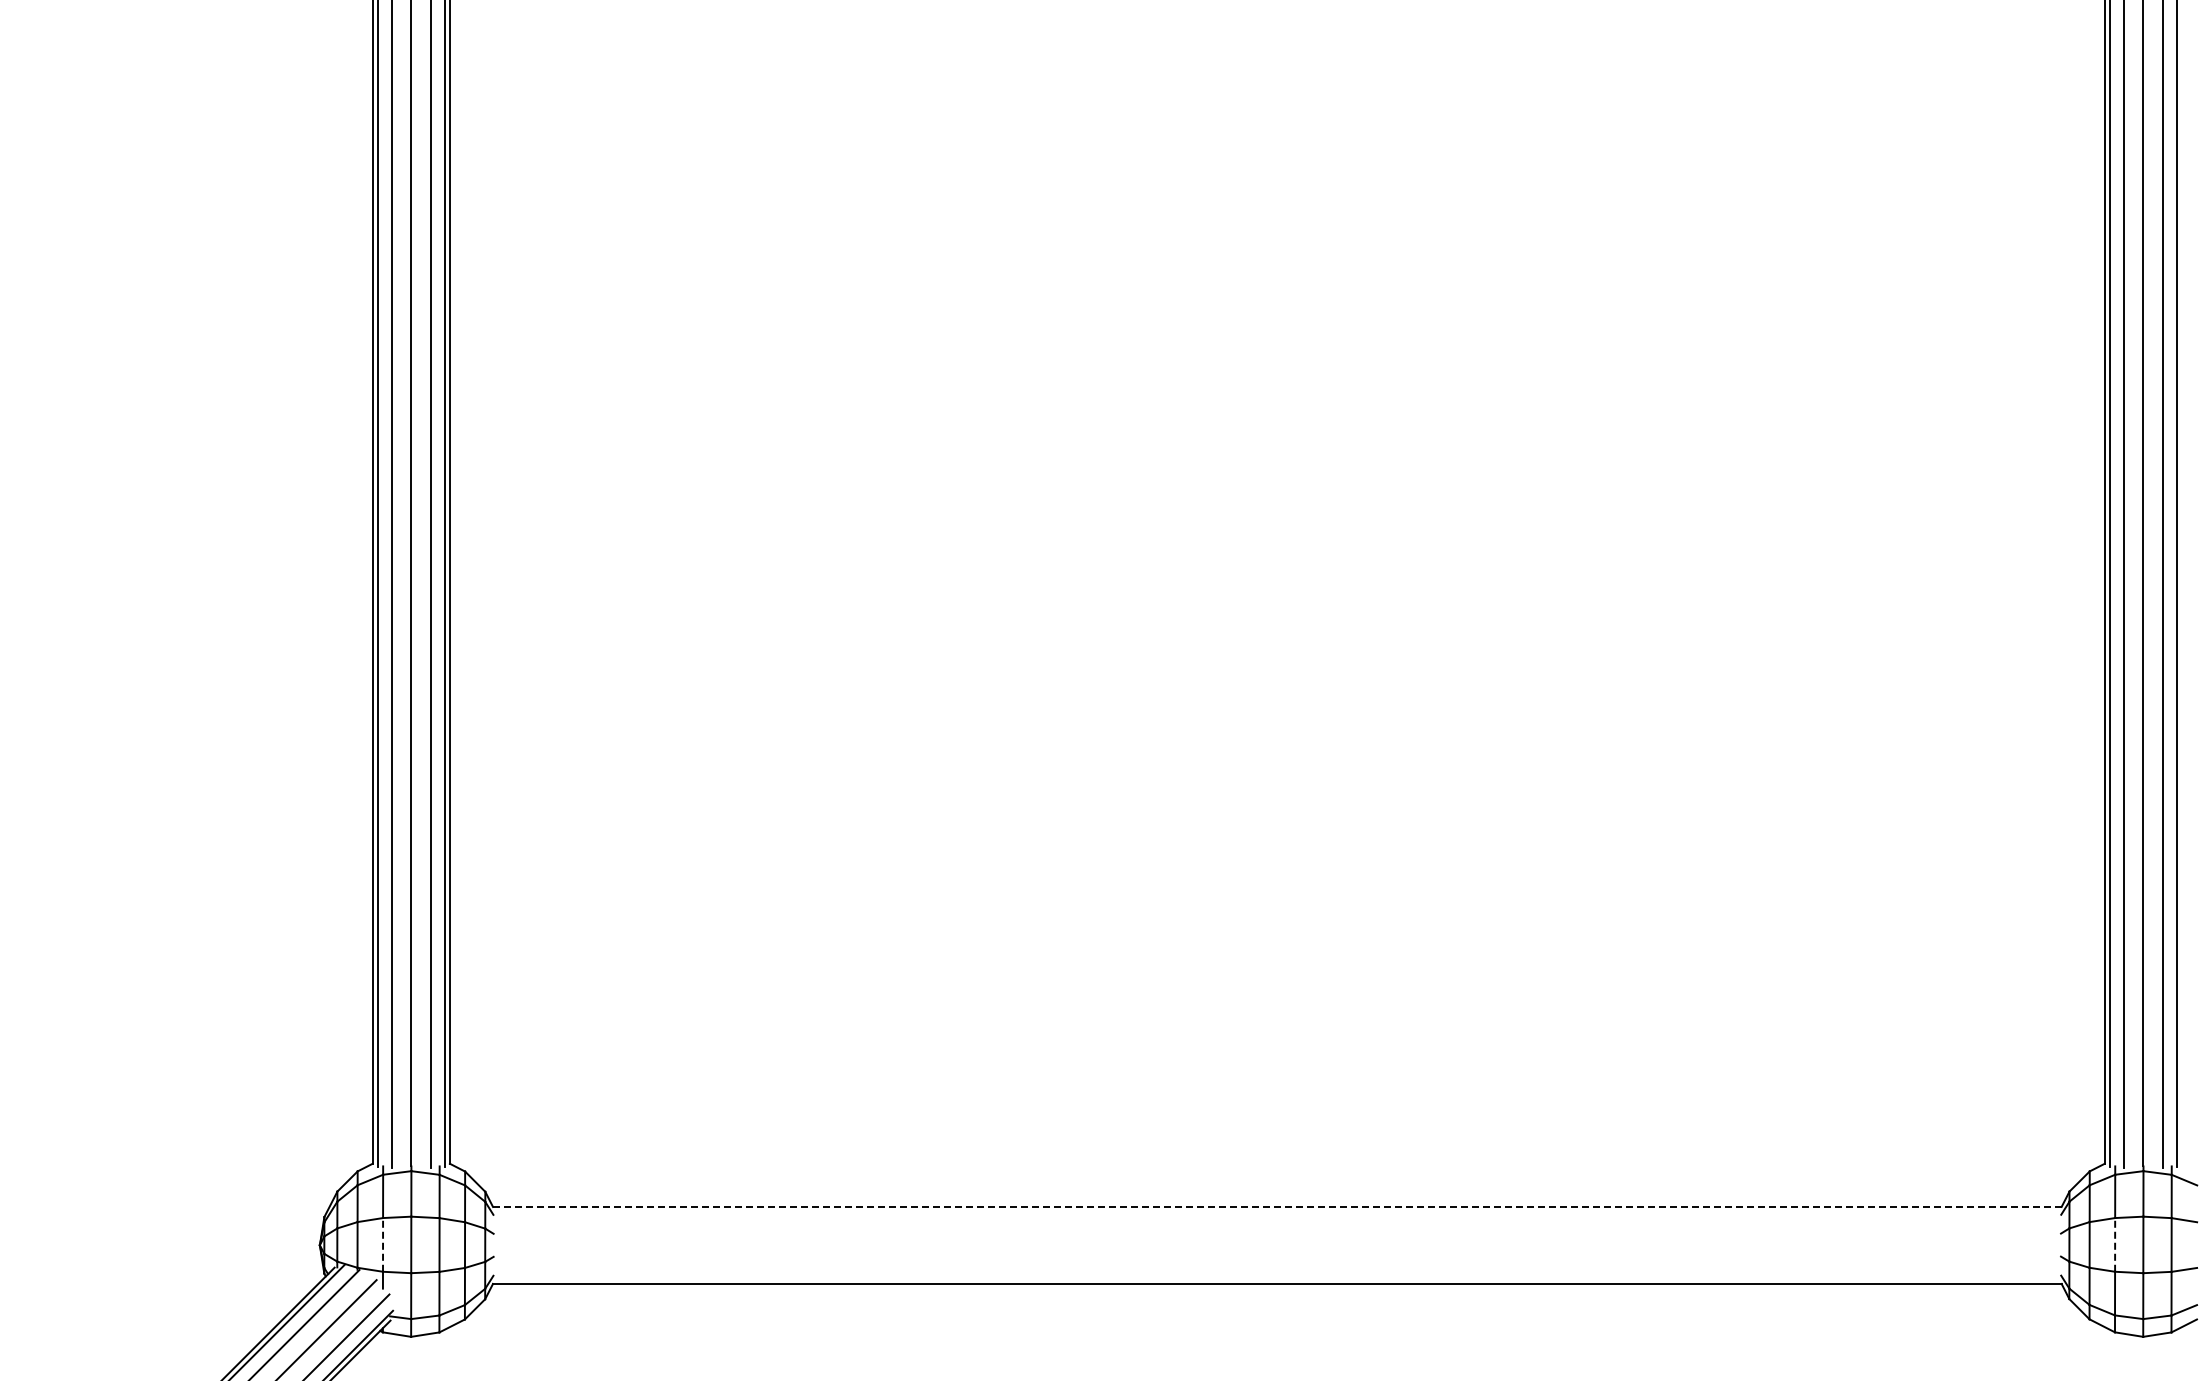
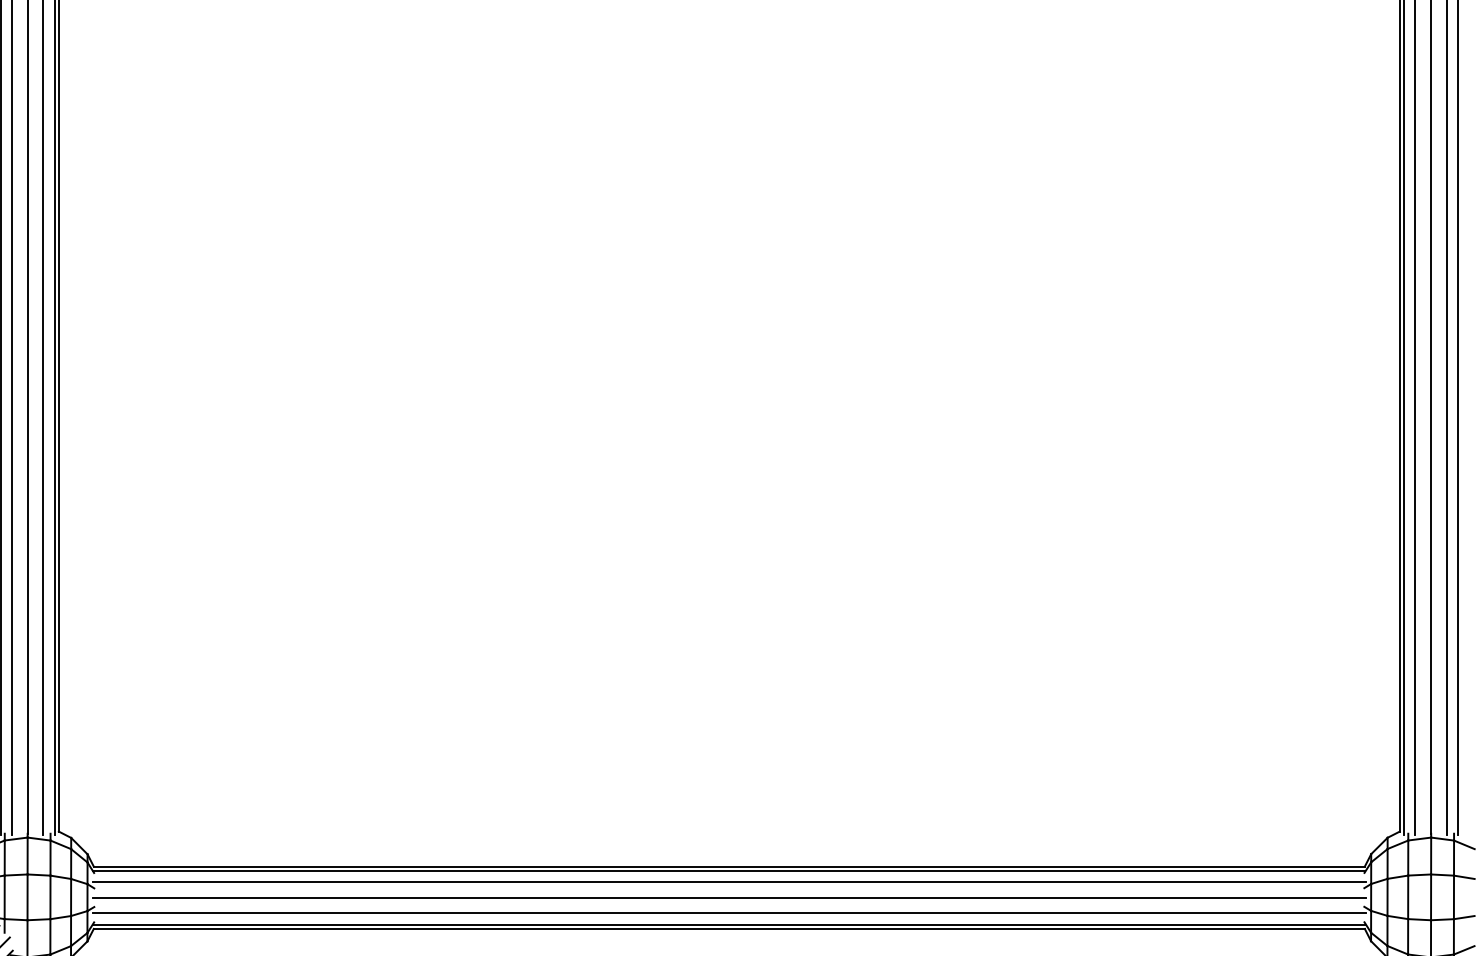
line: (1277, 1206) -> (729, 866), dashed -> solid
line: (1277, 1212) -> (729, 871), added
line: (1277, 1226) -> (729, 882), added
line: (383, 1244) -> (5, 897), dashed -> solid
line: (2115, 1244) -> (1408, 897), dashed -> solid
line: (1277, 1245) -> (729, 897), added
line: (1277, 1264) -> (729, 913), added
line: (1277, 1278) -> (729, 924), added

